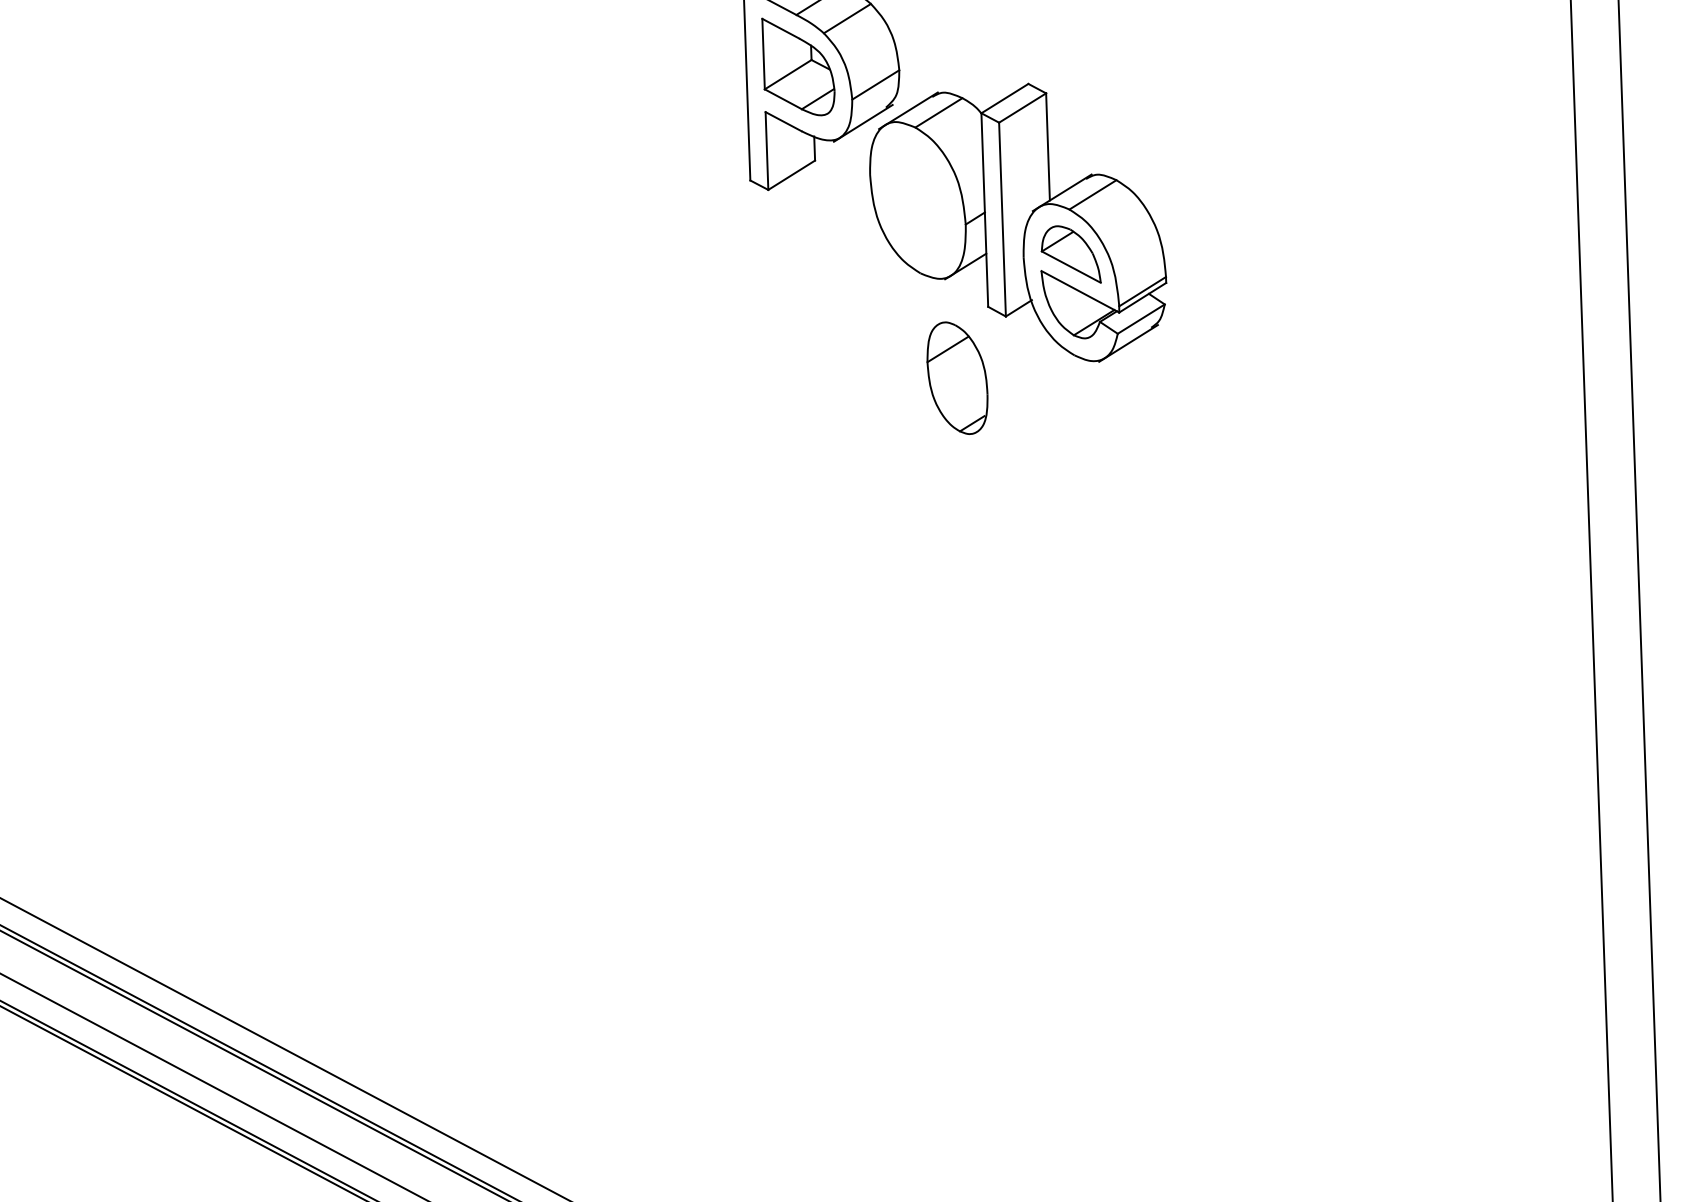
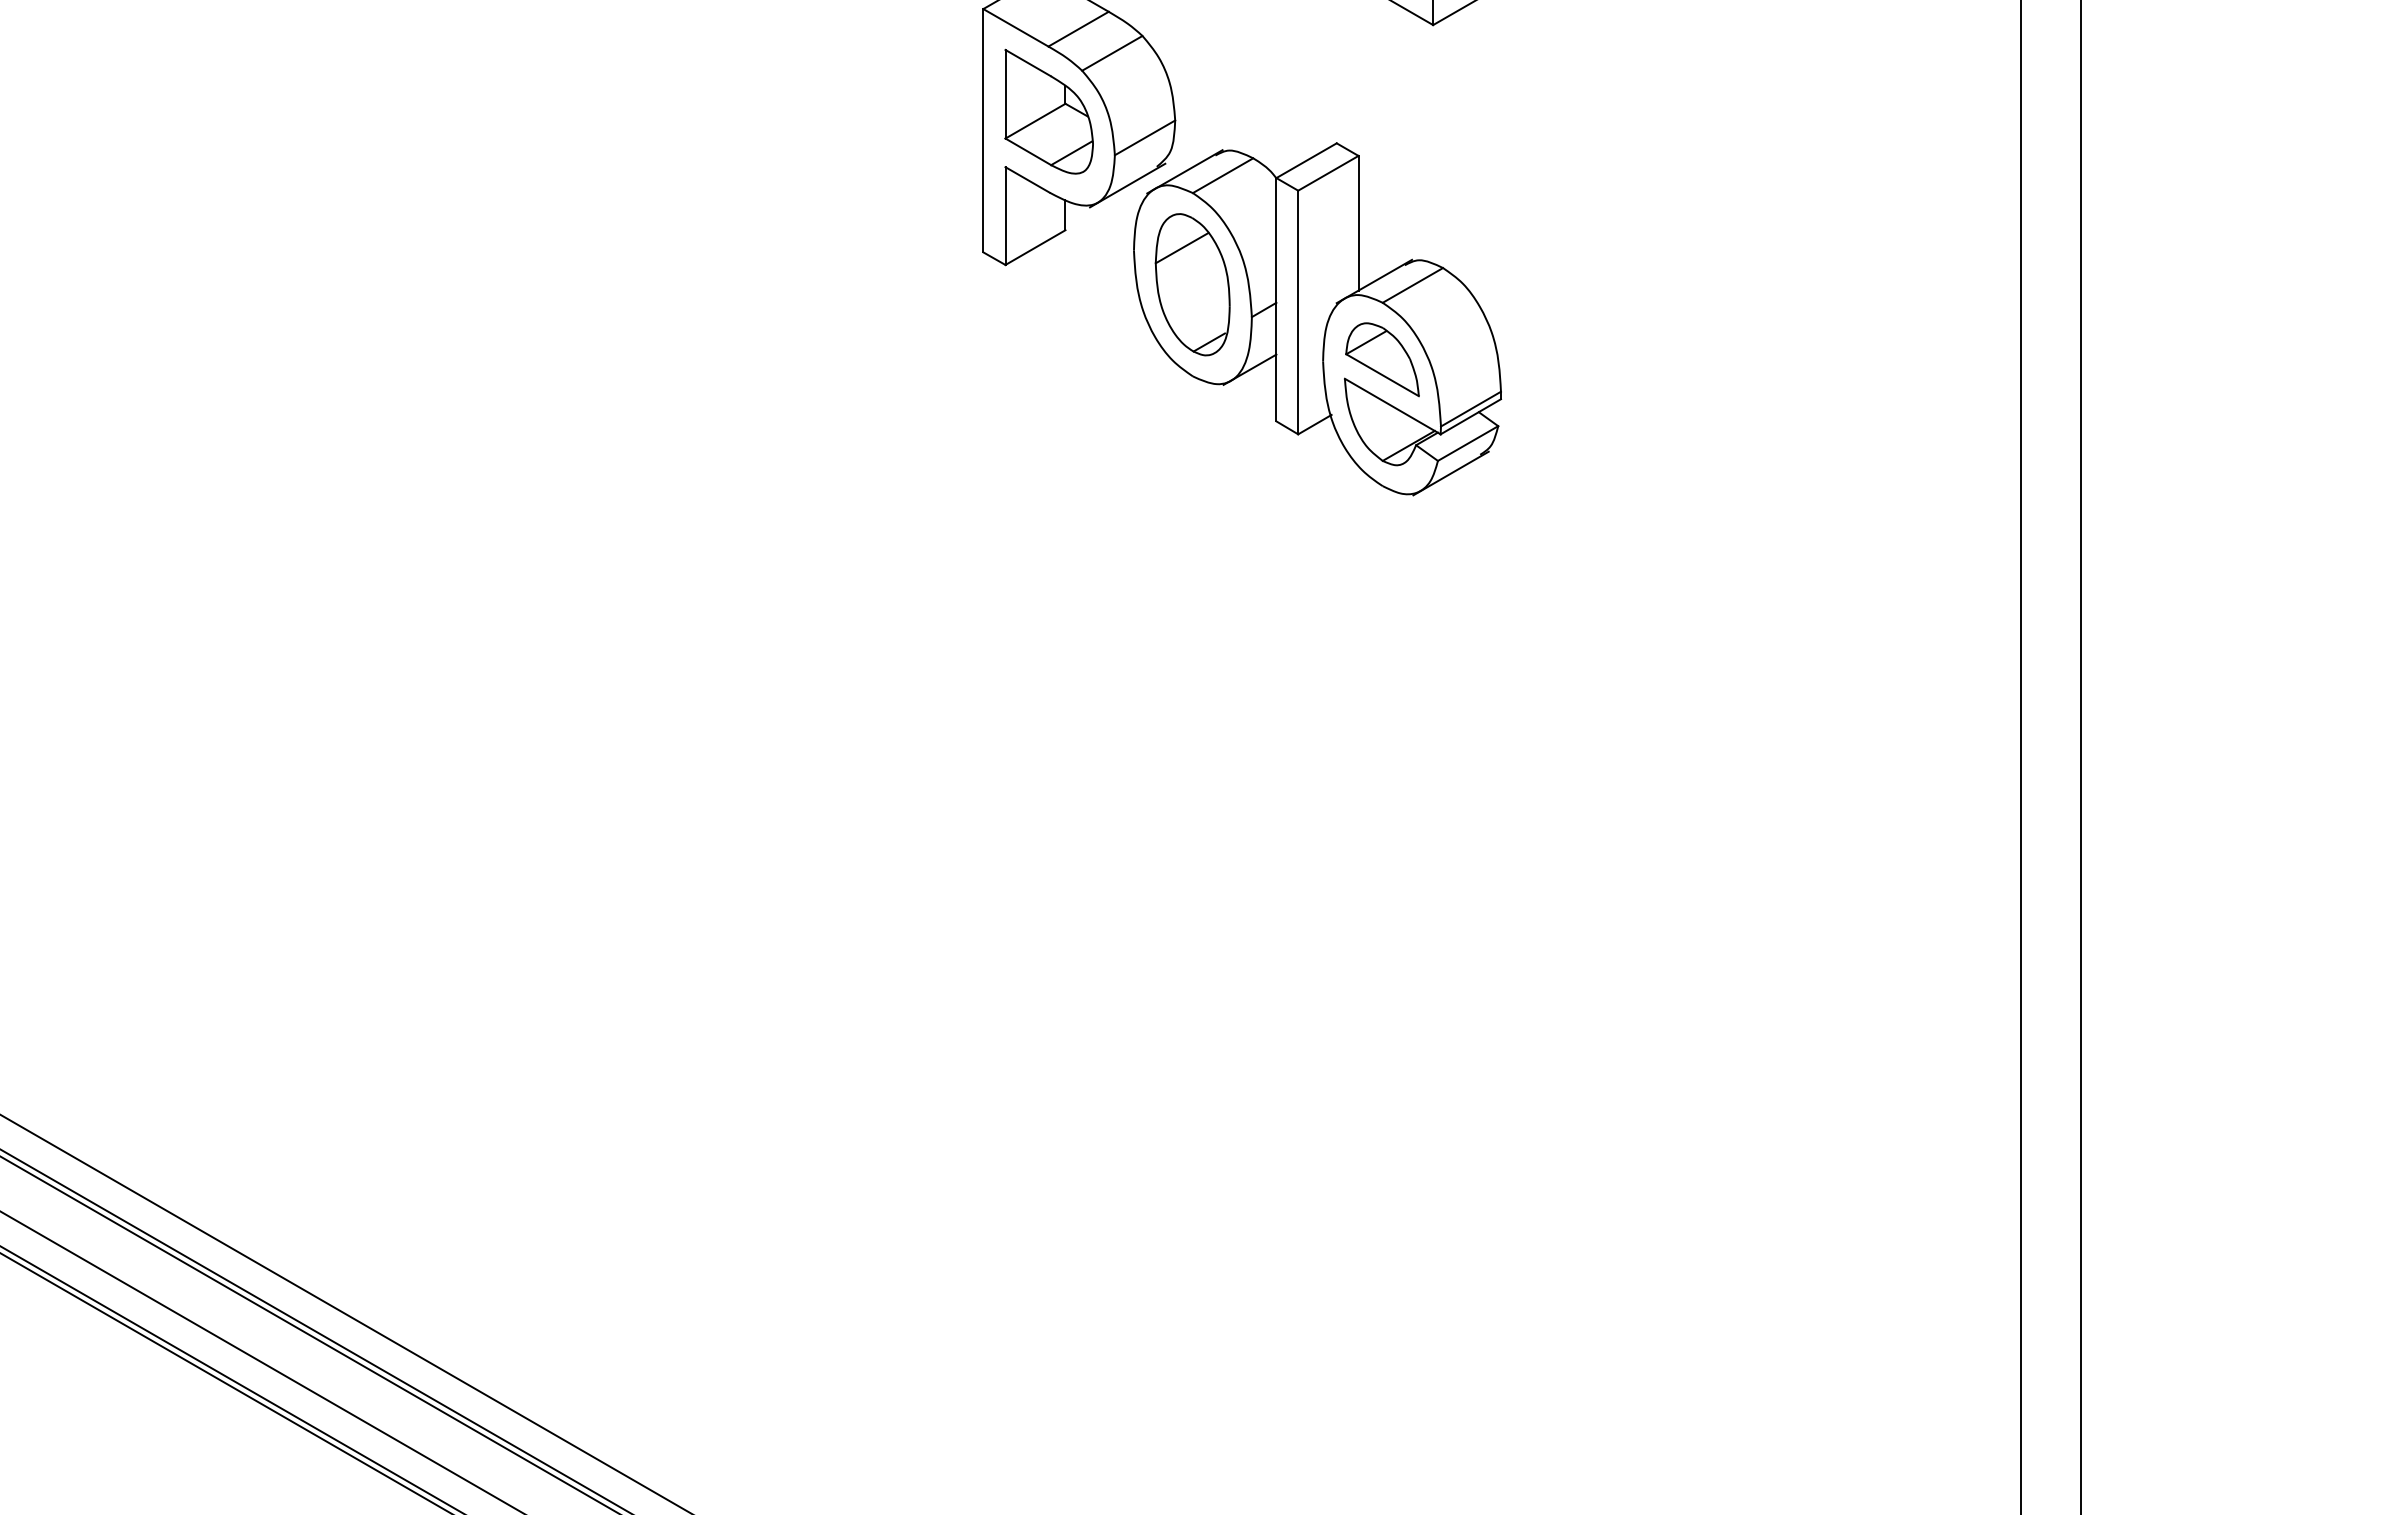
part: (957, 378) -> (1192, 284), moved

